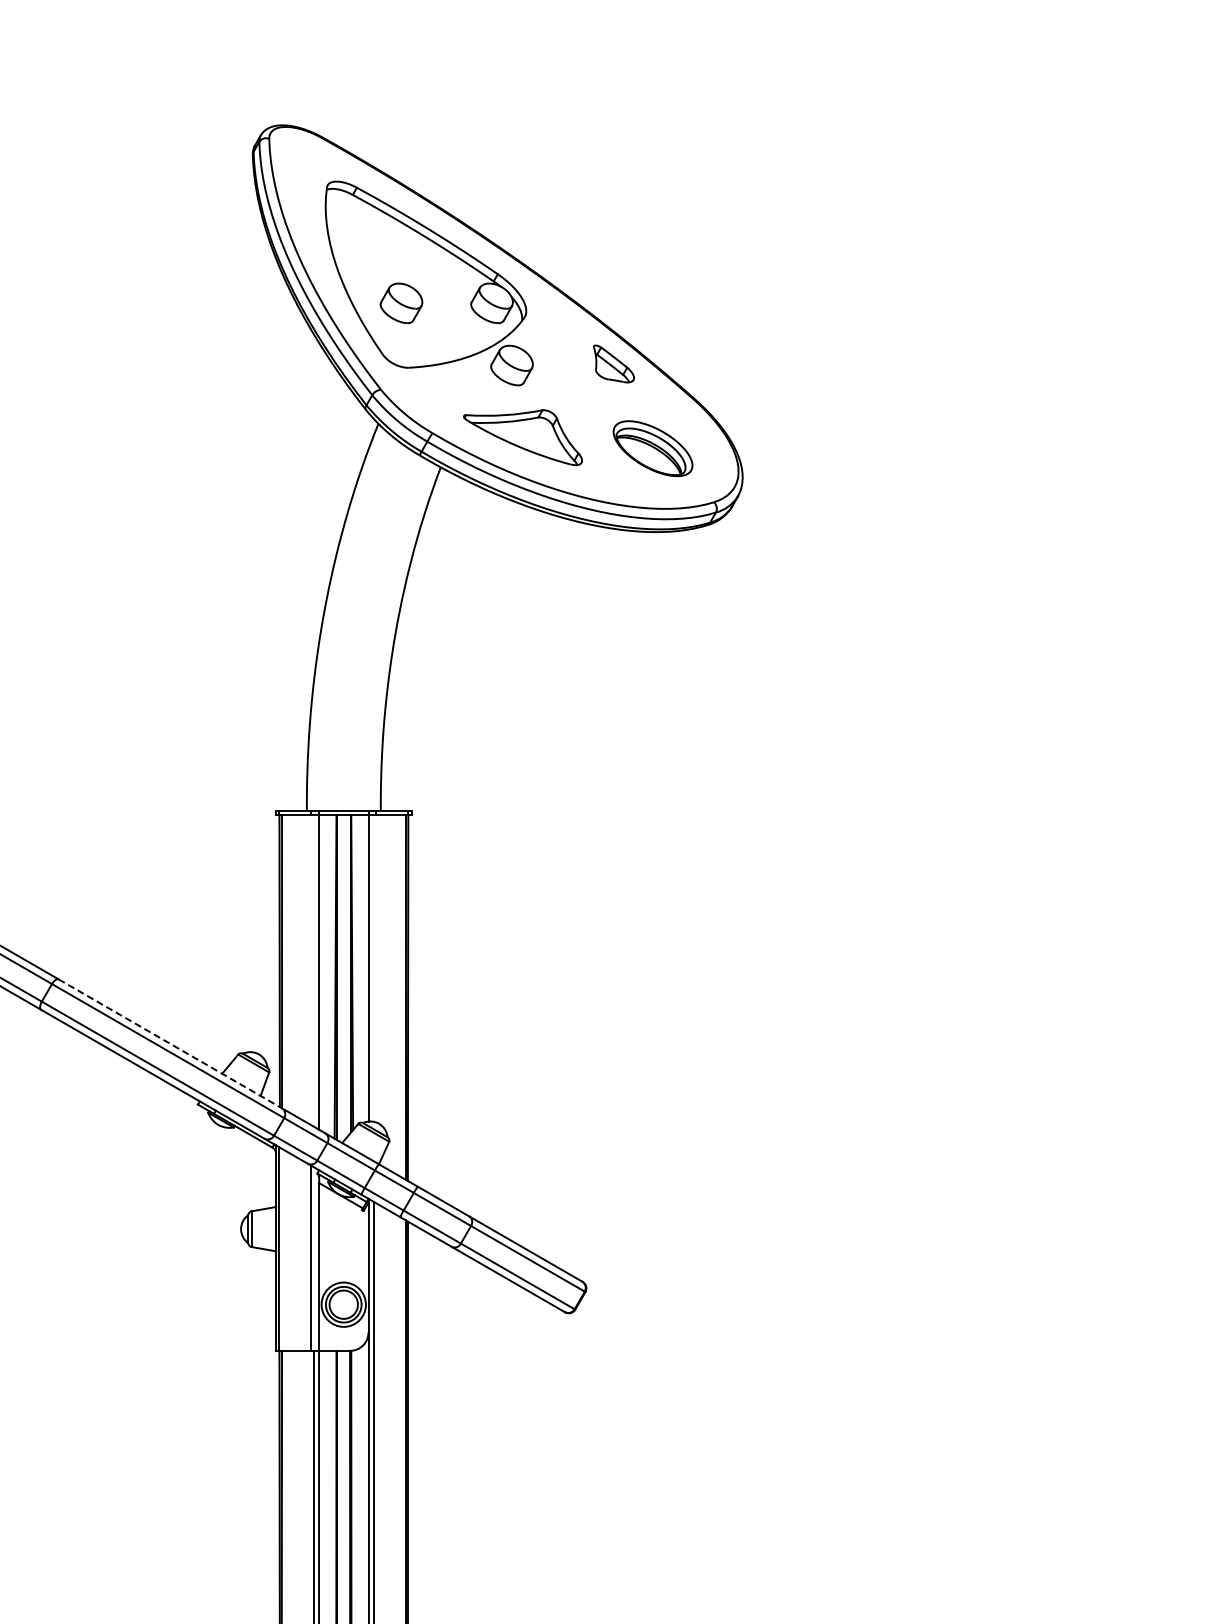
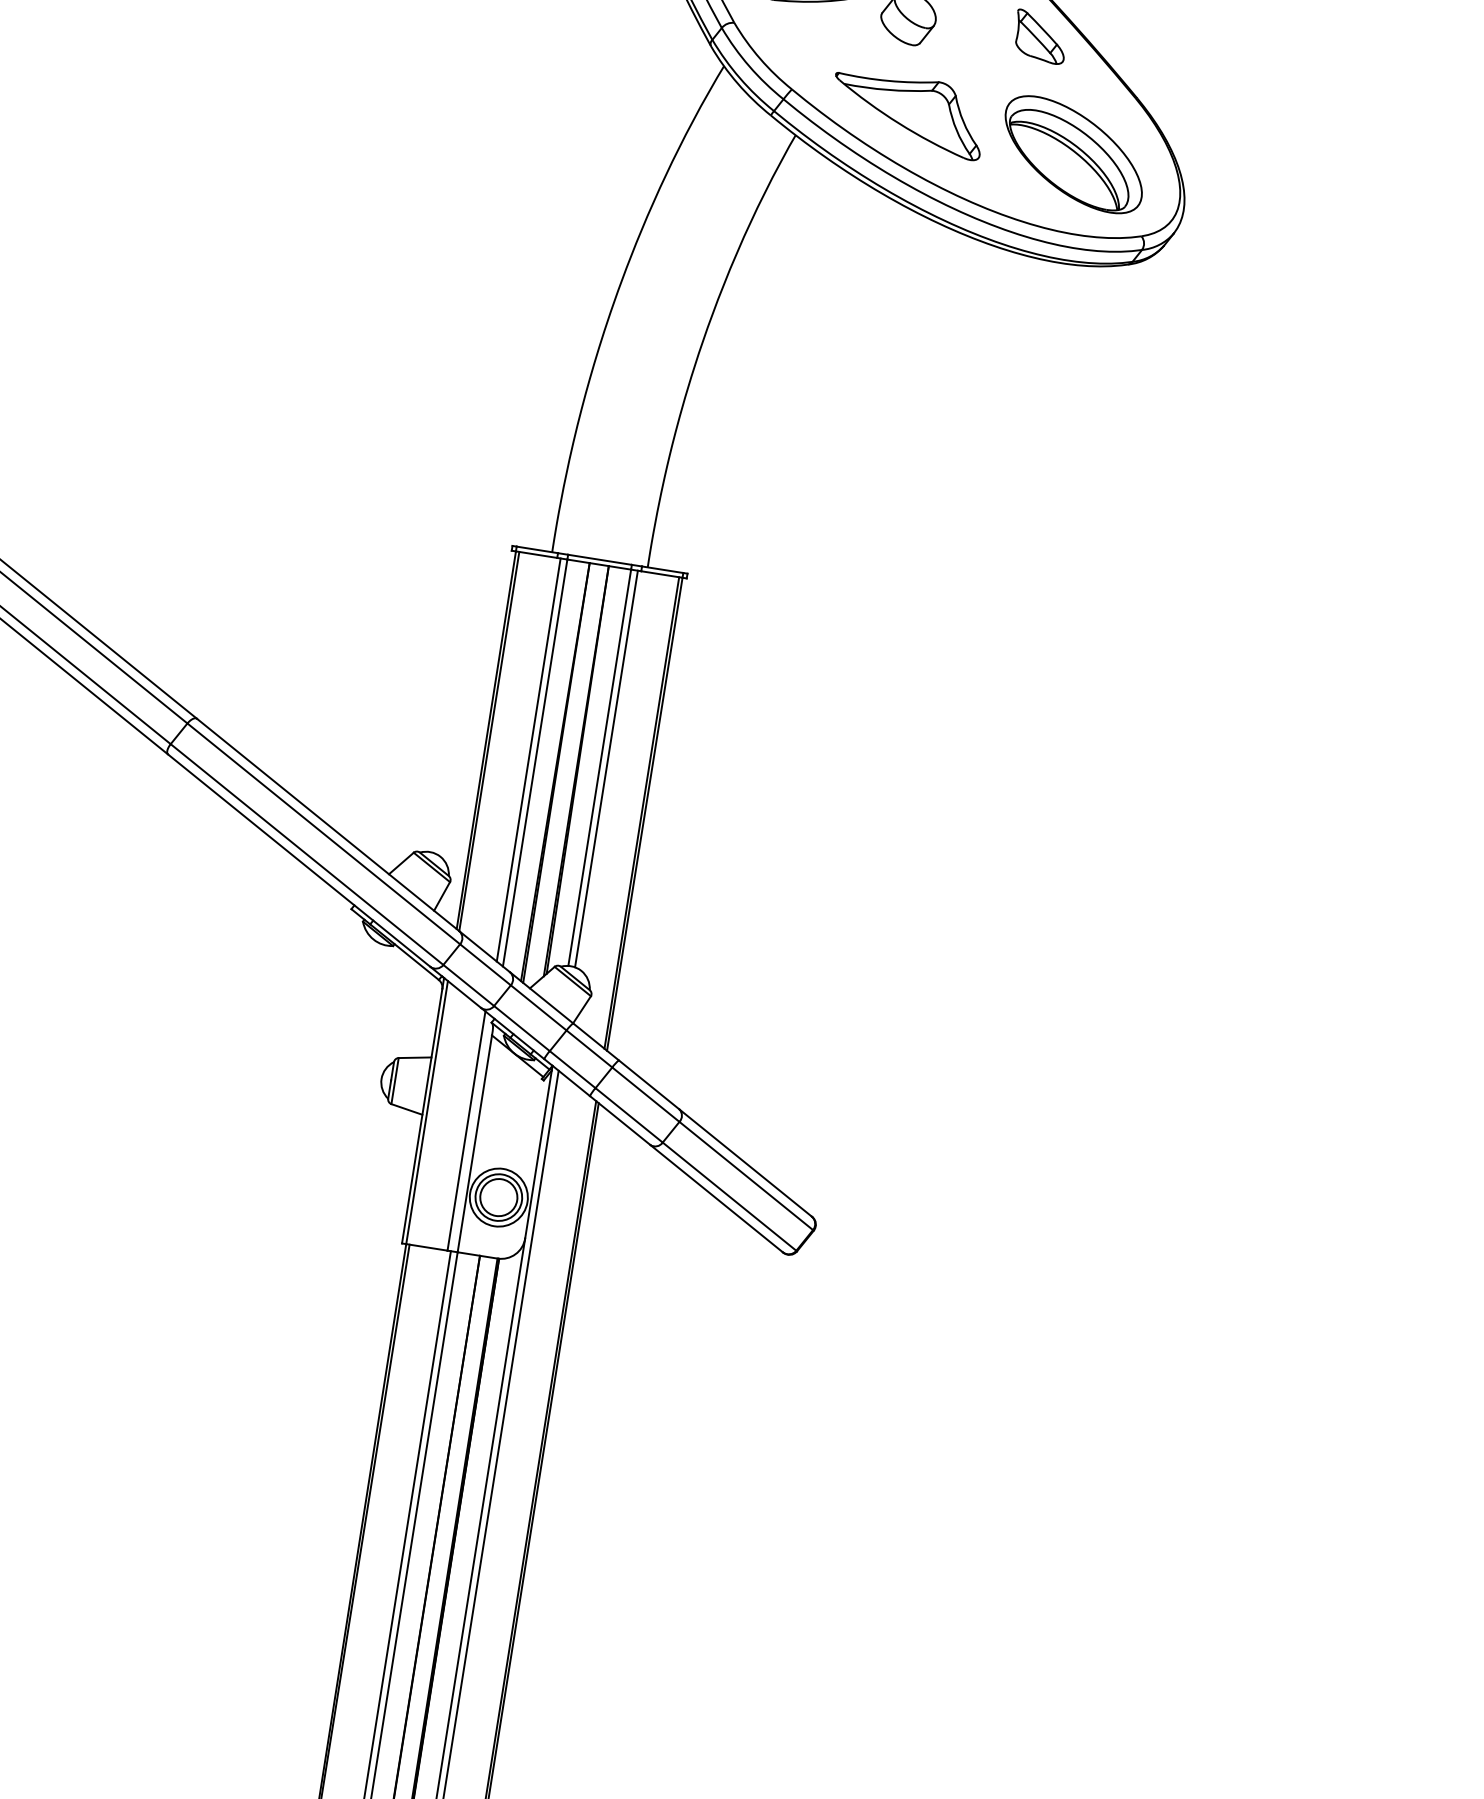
part: (652, 448) -> (1073, 154), size x1.43
line: (373, 967) -> (606, 767), added
line: (314, 970) -> (529, 759), added
line: (170, 1043) -> (328, 824), dashed -> solid

